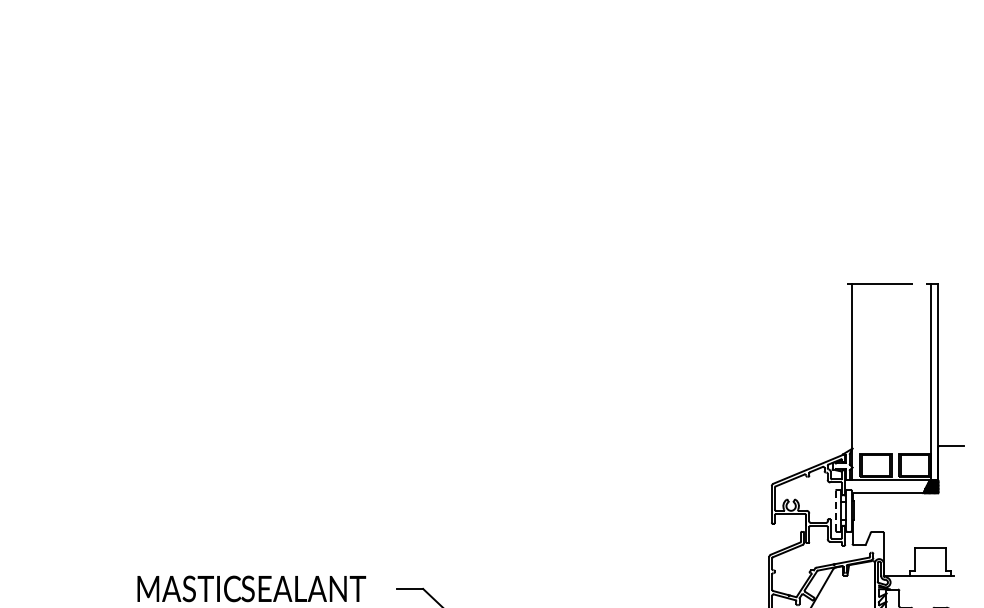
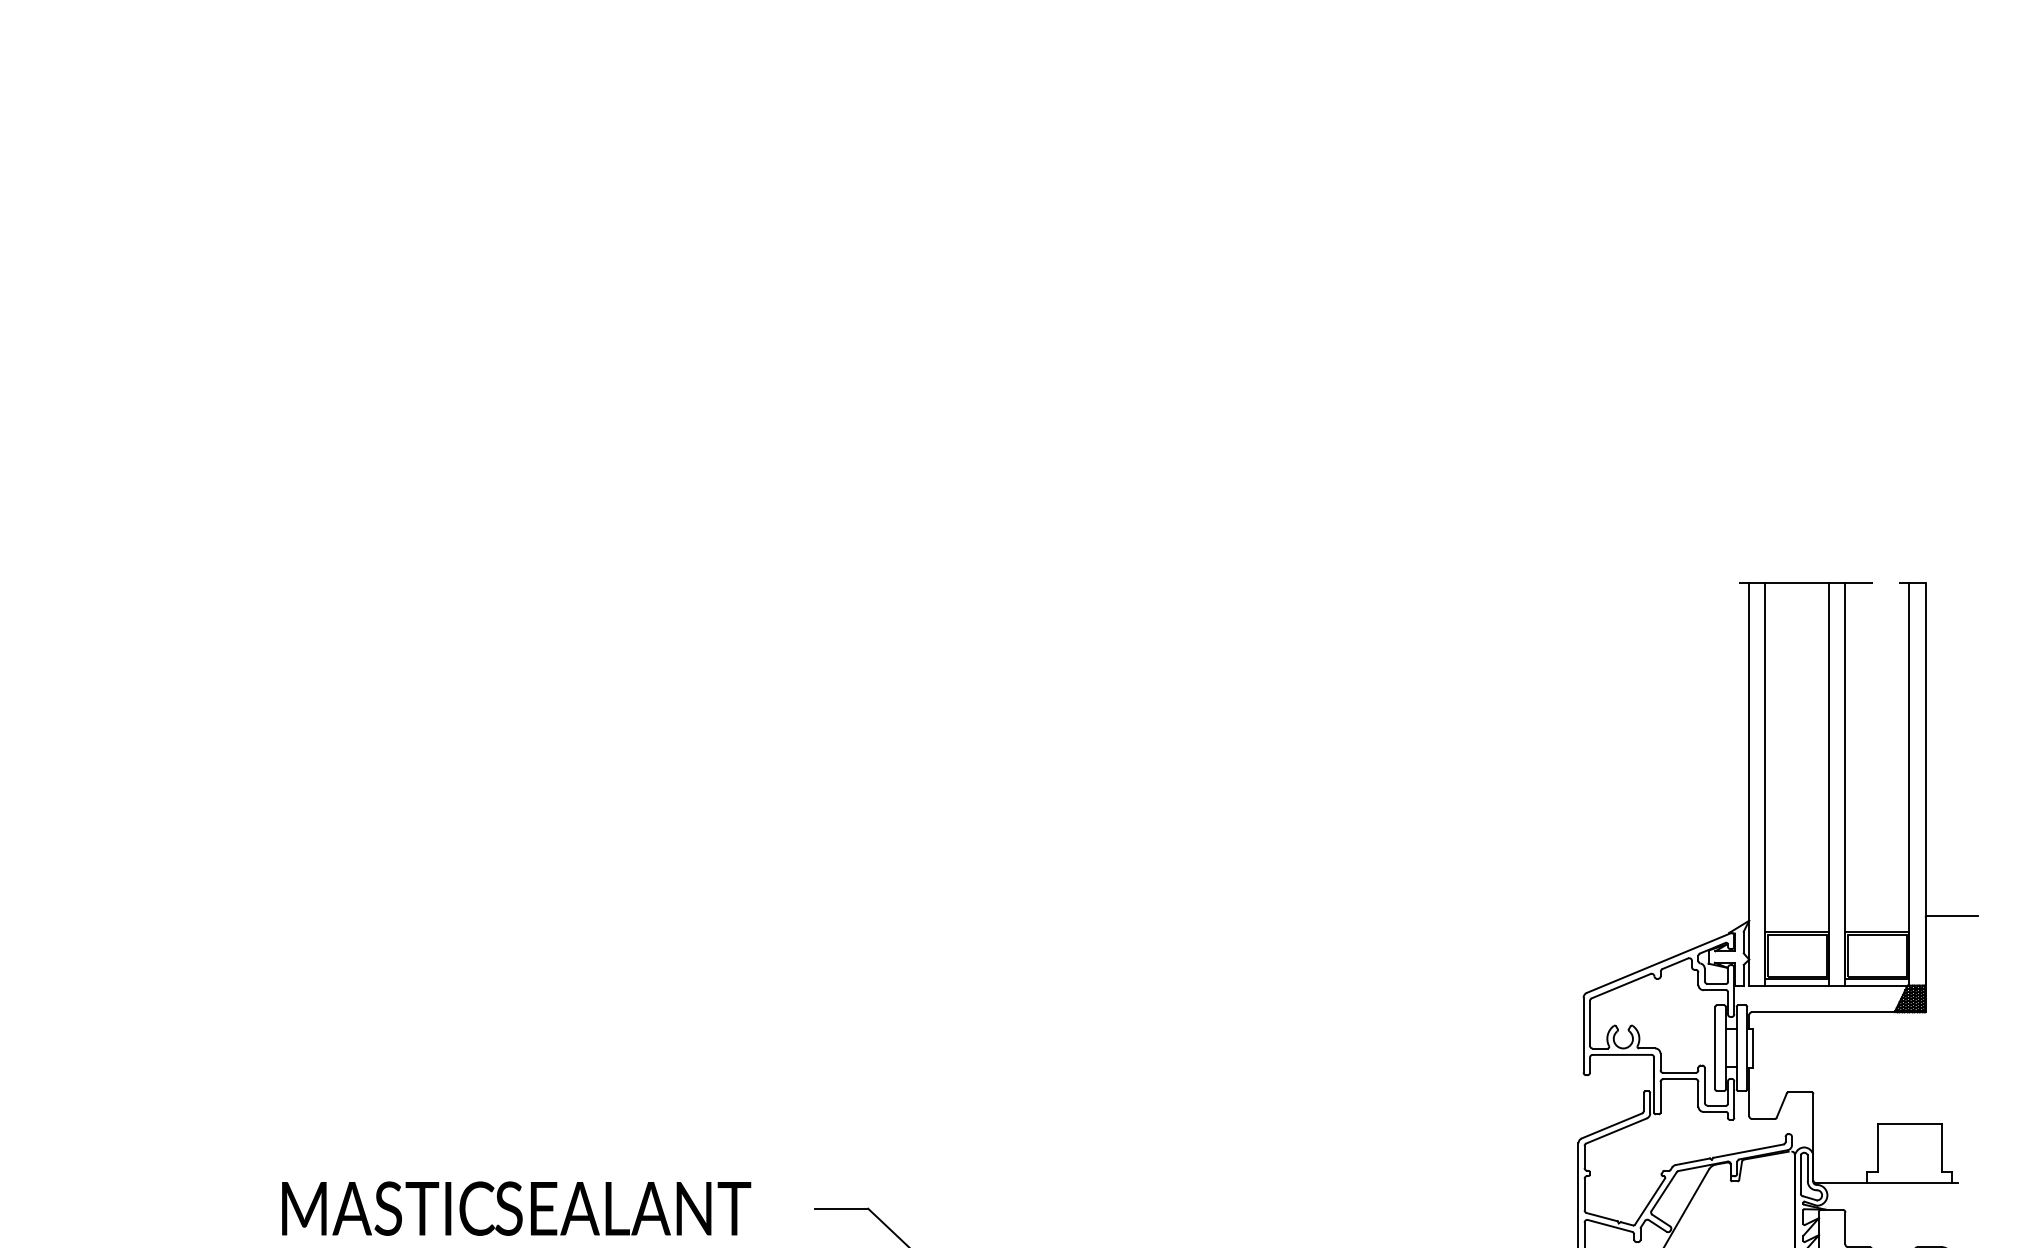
line: (860, 381) -> (1765, 783), added
line: (891, 381) -> (1829, 783), added
line: (899, 381) -> (1845, 783), added
line: (835, 511) -> (1714, 1049), dashed -> solid

